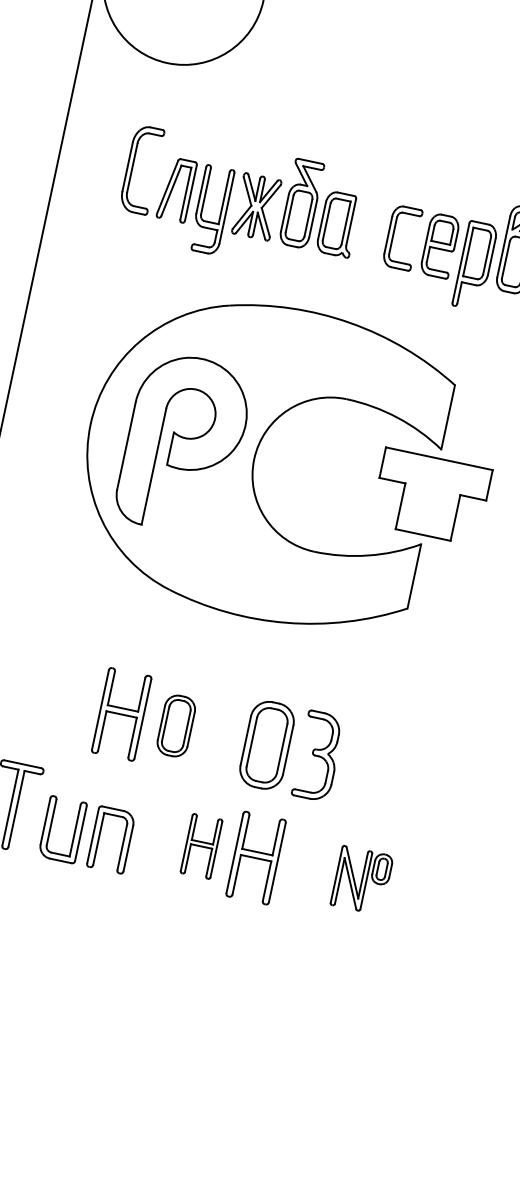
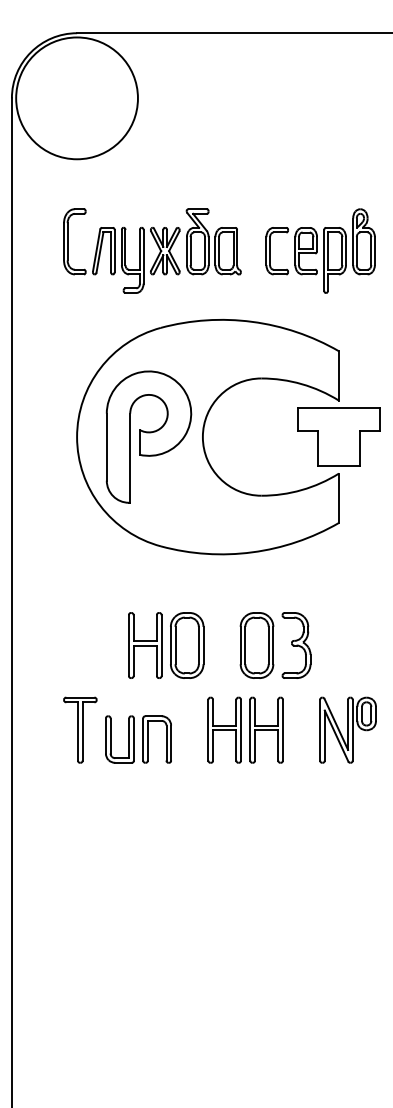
part: (176, 726) -> (187, 645), size x1.43
part: (201, 845) -> (224, 729), size x1.43
part: (361, 879) -> (347, 729), size x1.43

